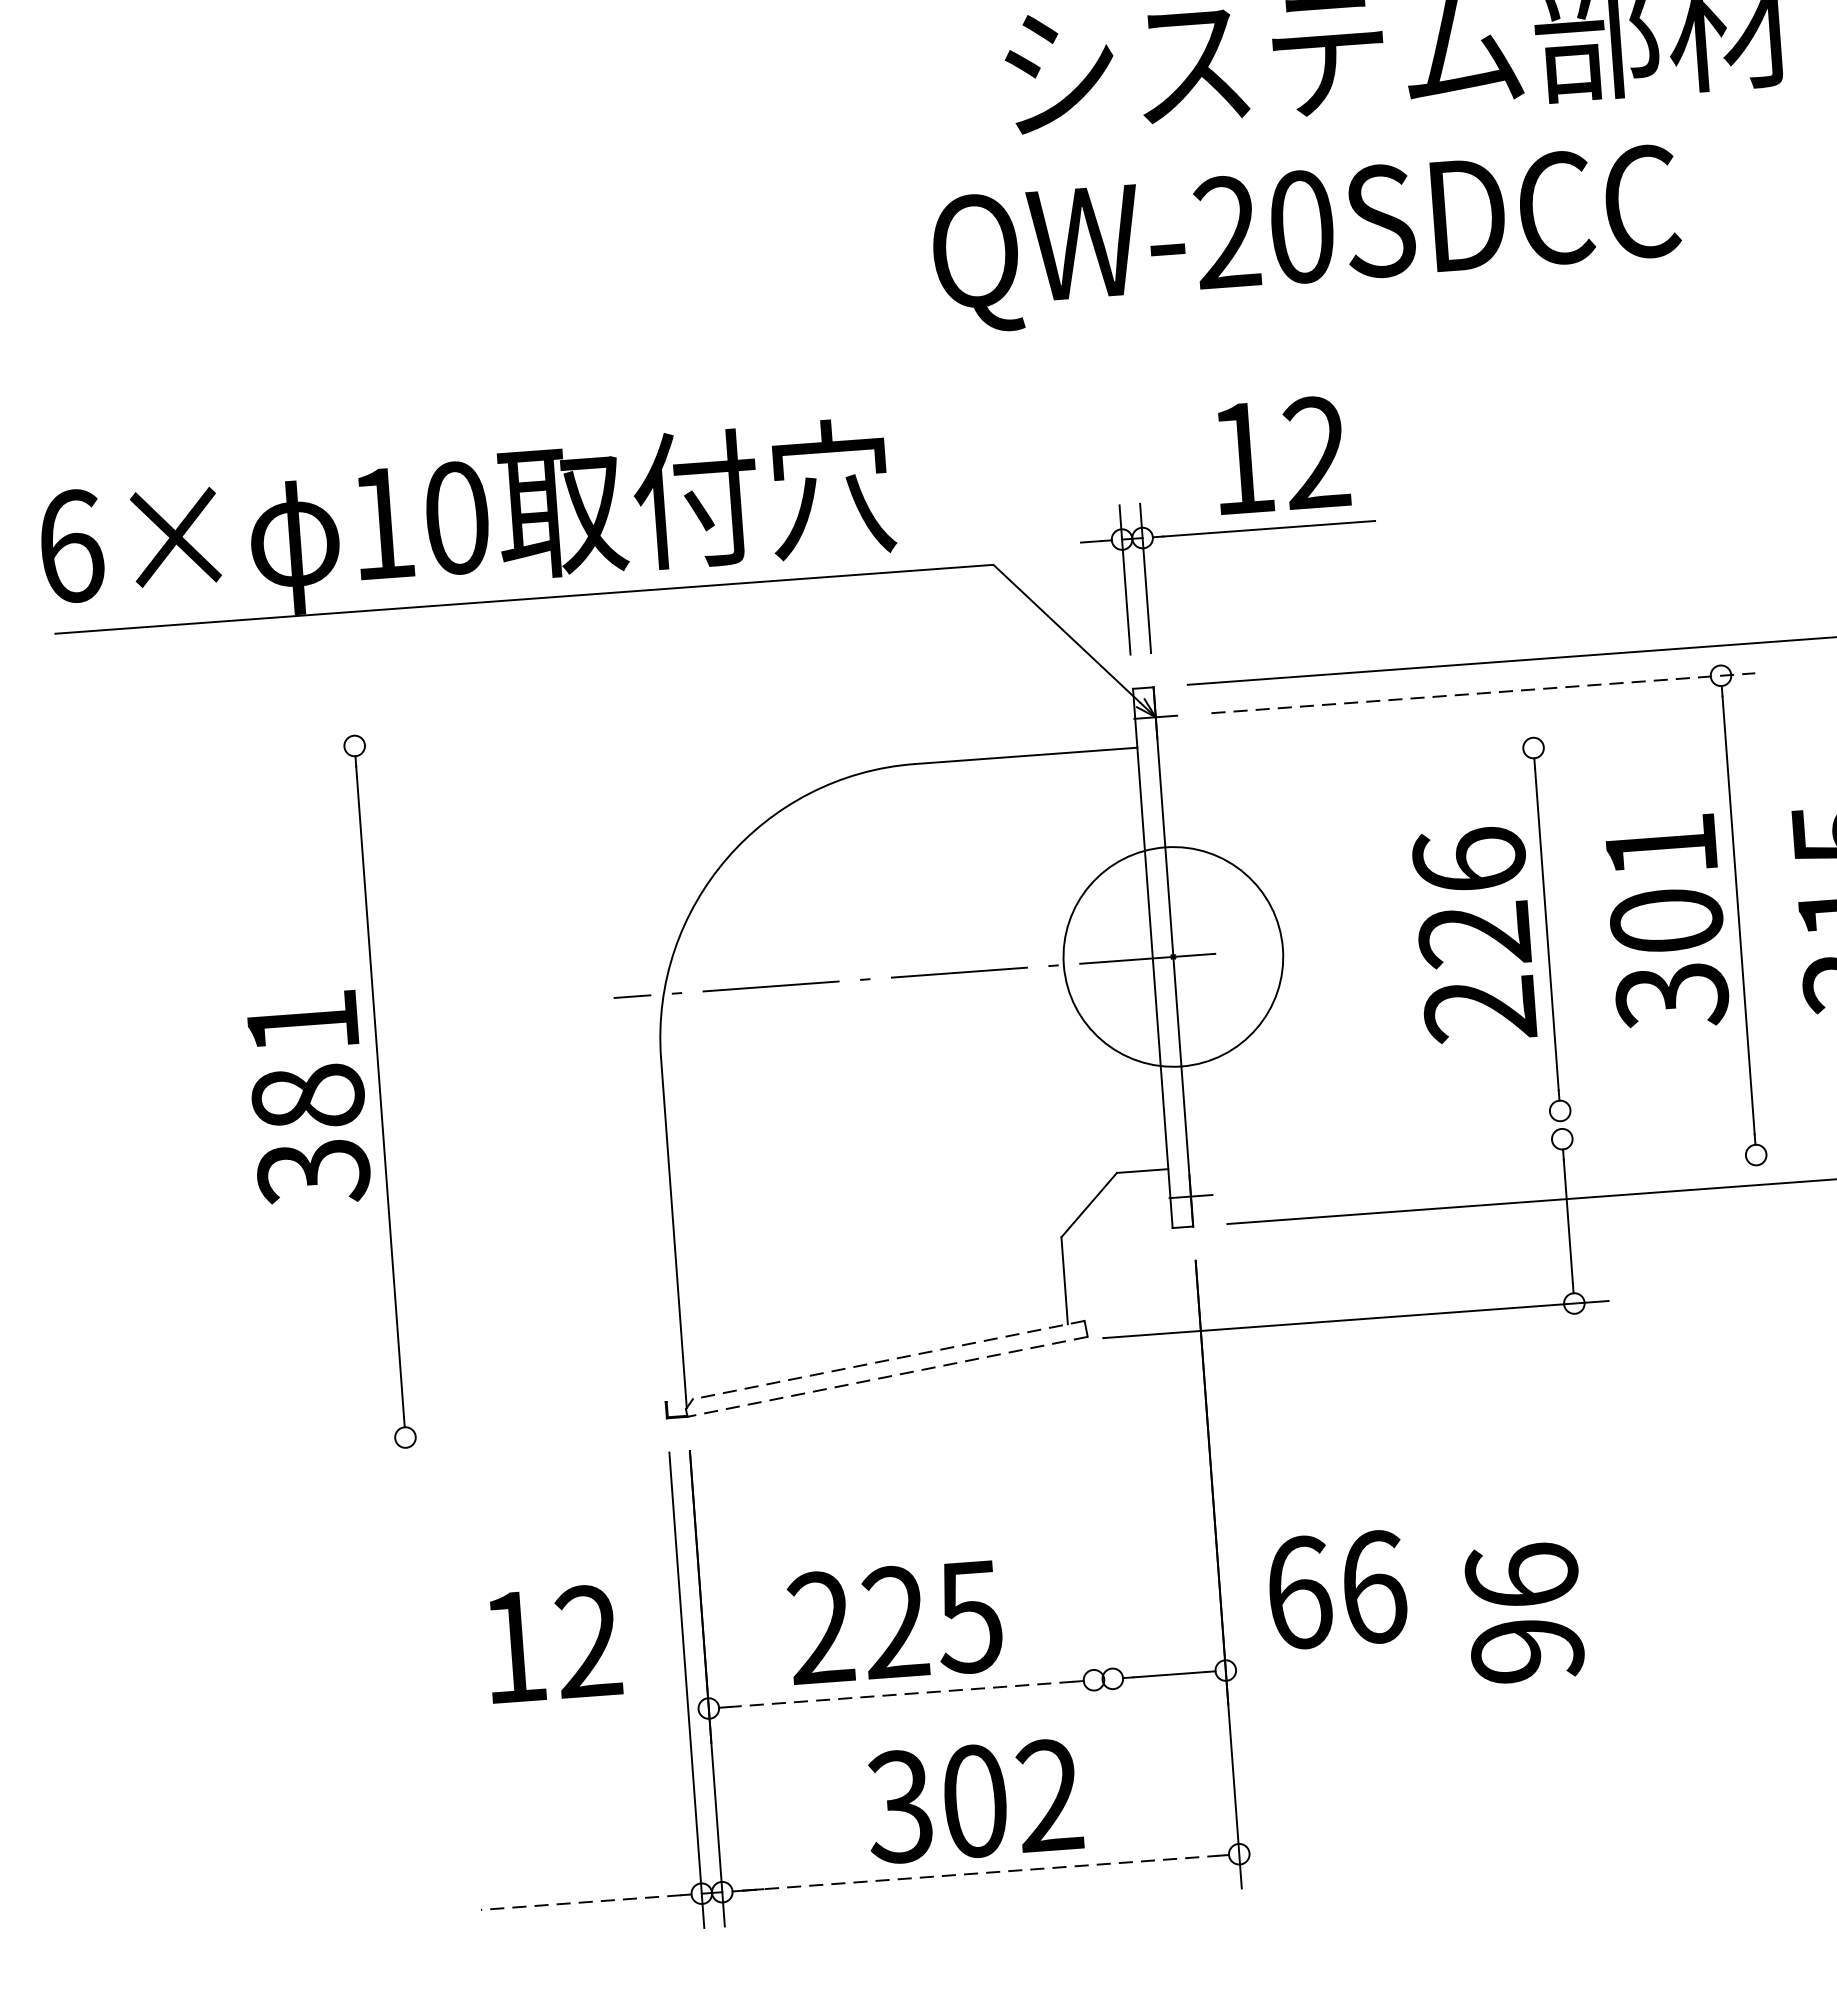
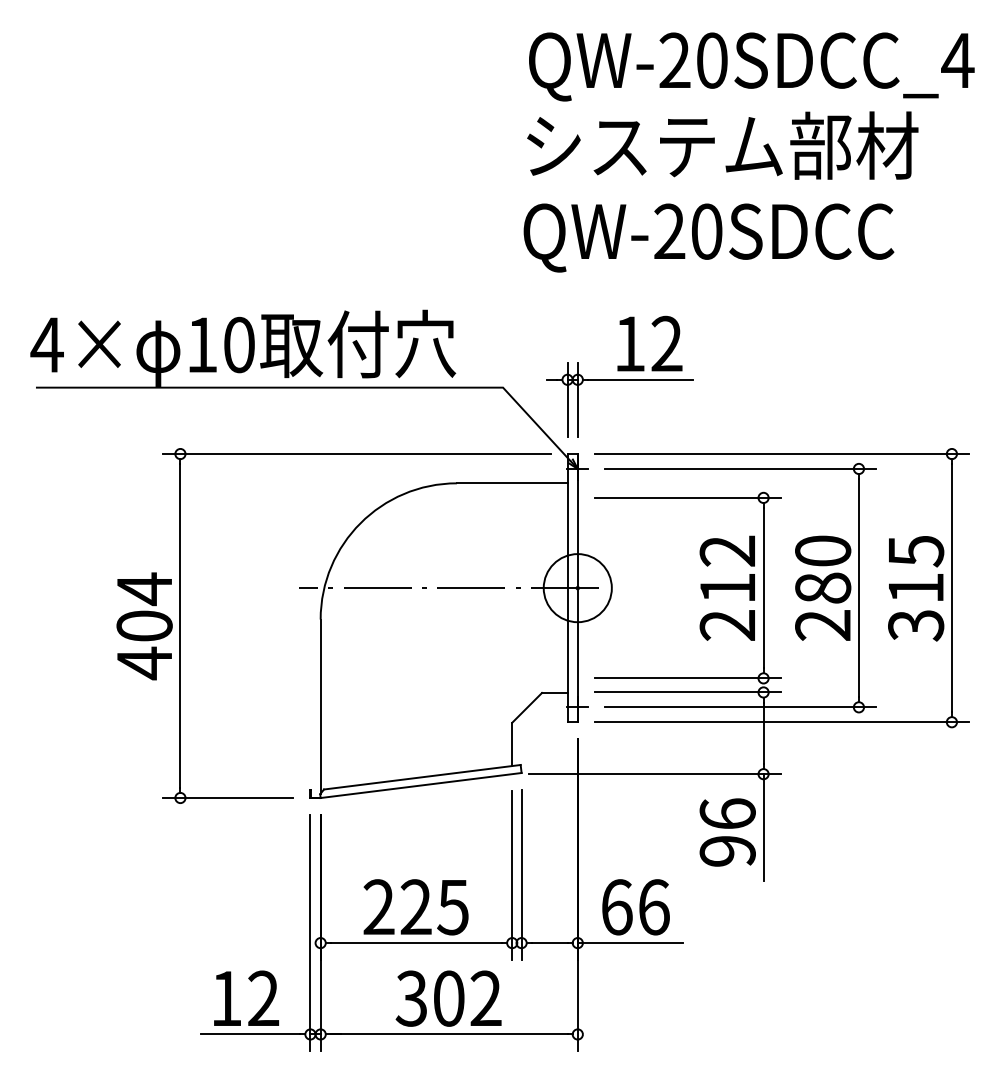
text: (1305, 238) -> (708, 237), moved
text: (69, 545) -> (46, 344), 6× -> 4×
line: (1484, 692) -> (741, 468), dashed -> solid
line: (708, 720) -> (356, 454), added
line: (1380, 758) -> (687, 497), added
text: (1471, 897) -> (727, 569), 226 -> 212
text: (1667, 921) -> (823, 588), 301 -> 280
circle: (1172, 957) -> (577, 588), size x0.62
text: (307, 1098) -> (144, 626), 381 -> 404
line: (1407, 1122) -> (687, 678), added
line: (1409, 1150) -> (687, 692), added
line: (1518, 1172) -> (740, 707), added
line: (887, 1360) -> (421, 777), dashed -> solid
line: (886, 1376) -> (420, 785), dashed -> solid
line: (1582, 1410) -> (763, 827), added
line: (502, 1431) -> (228, 798), added
line: (1102, 1542) -> (521, 875), added
line: (1084, 1544) -> (512, 875), added
text: (1524, 1613) -> (727, 832), moved
text: (554, 1641) -> (246, 997), moved
line: (1329, 1663) -> (629, 943), added
line: (901, 1695) -> (416, 943), dashed -> solid
line: (981, 1873) -> (449, 1034), dashed -> solid
line: (581, 1902) -> (250, 1034), dashed -> solid

